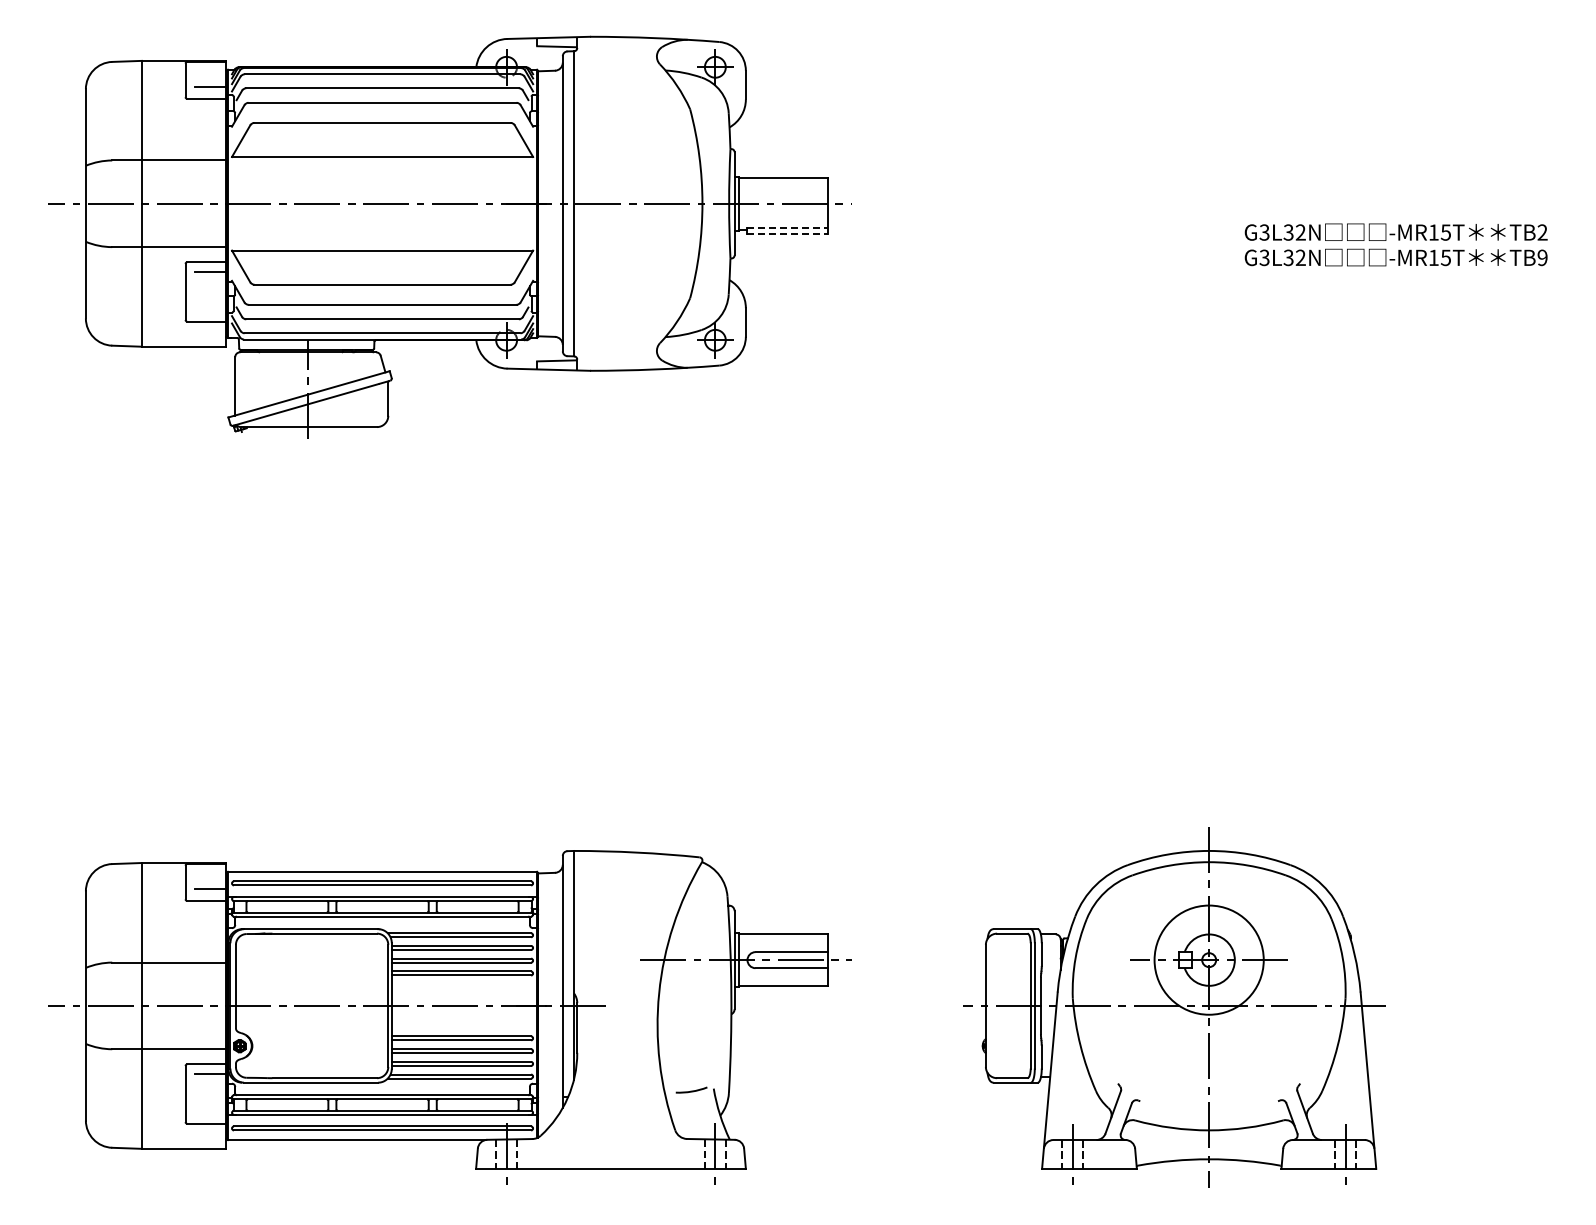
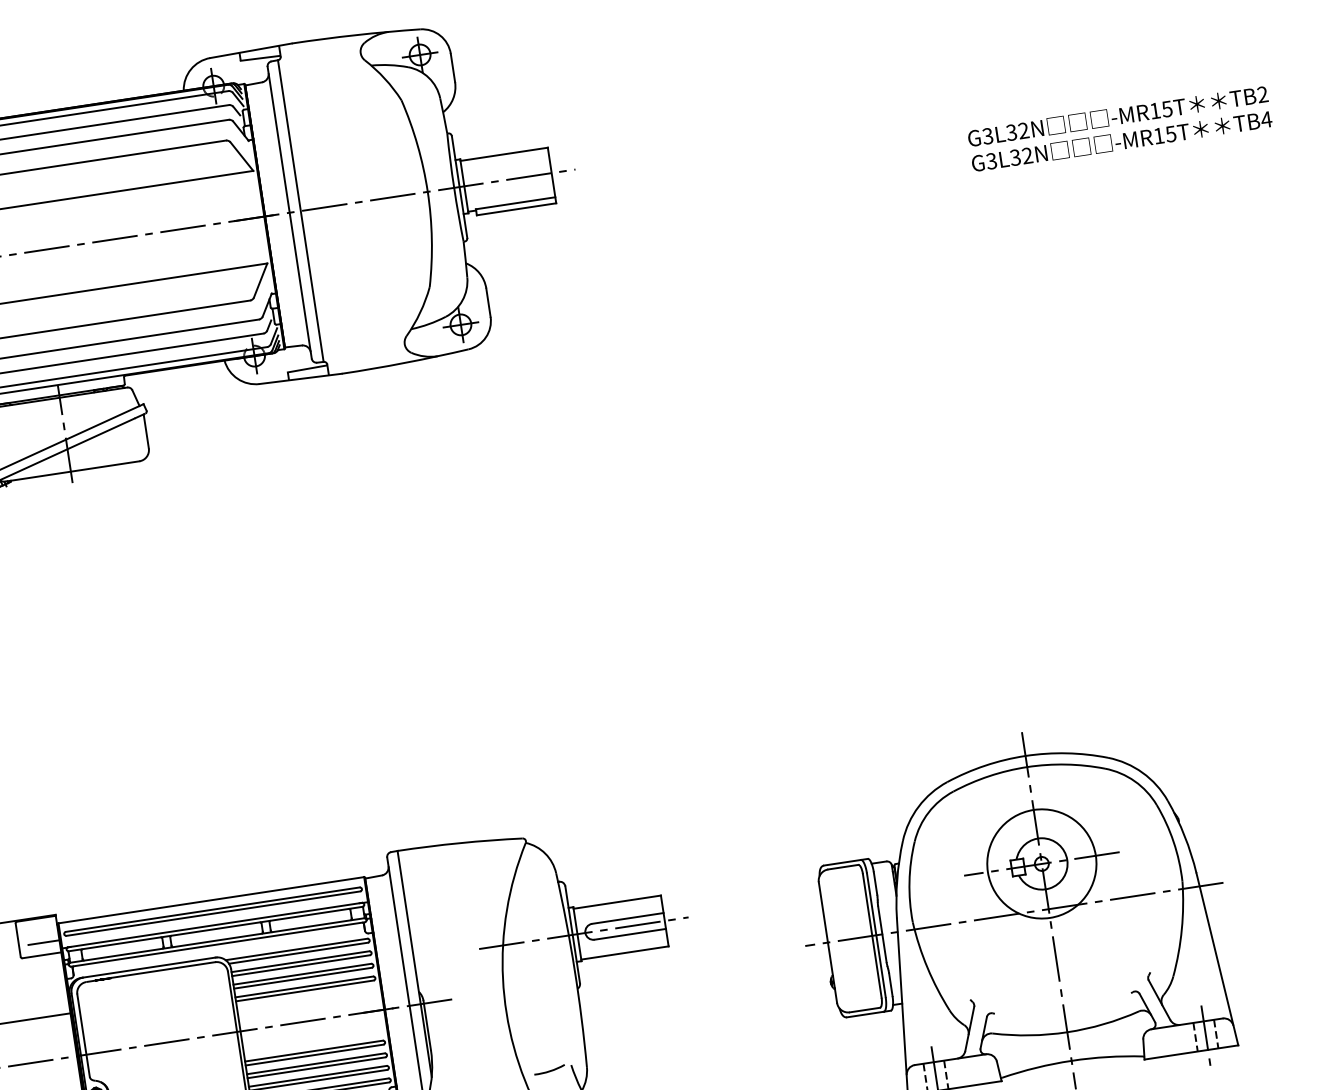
line: (788, 228) -> (516, 203), dashed -> solid
line: (788, 234) -> (517, 209), dashed -> solid
text: (1542, 257) -> (1266, 119), TB9 -> TB4

